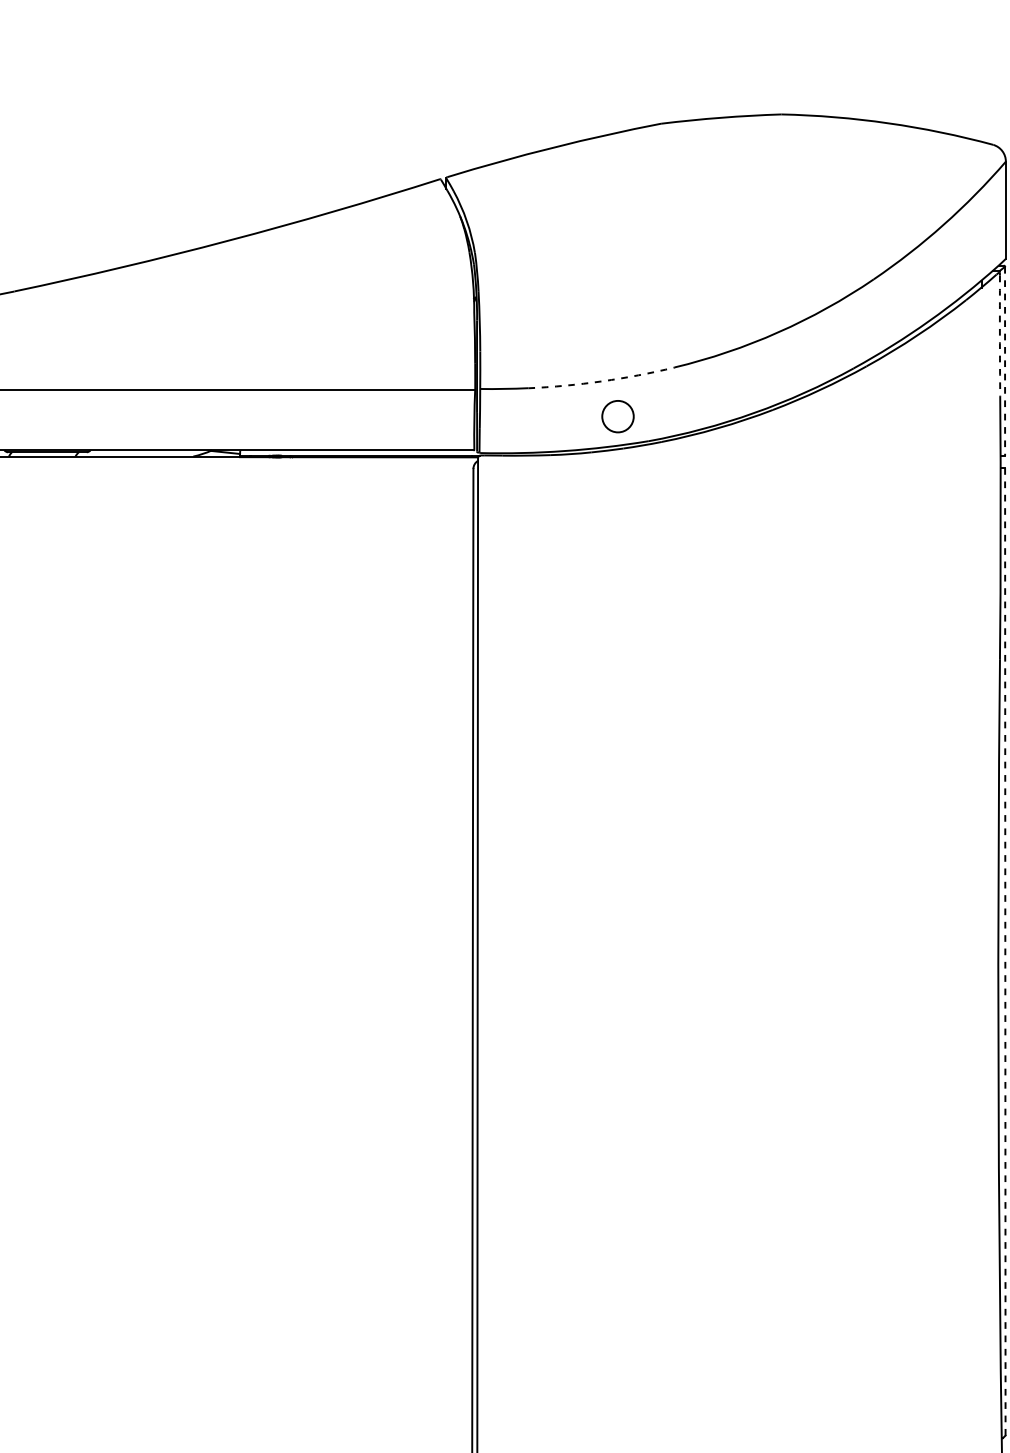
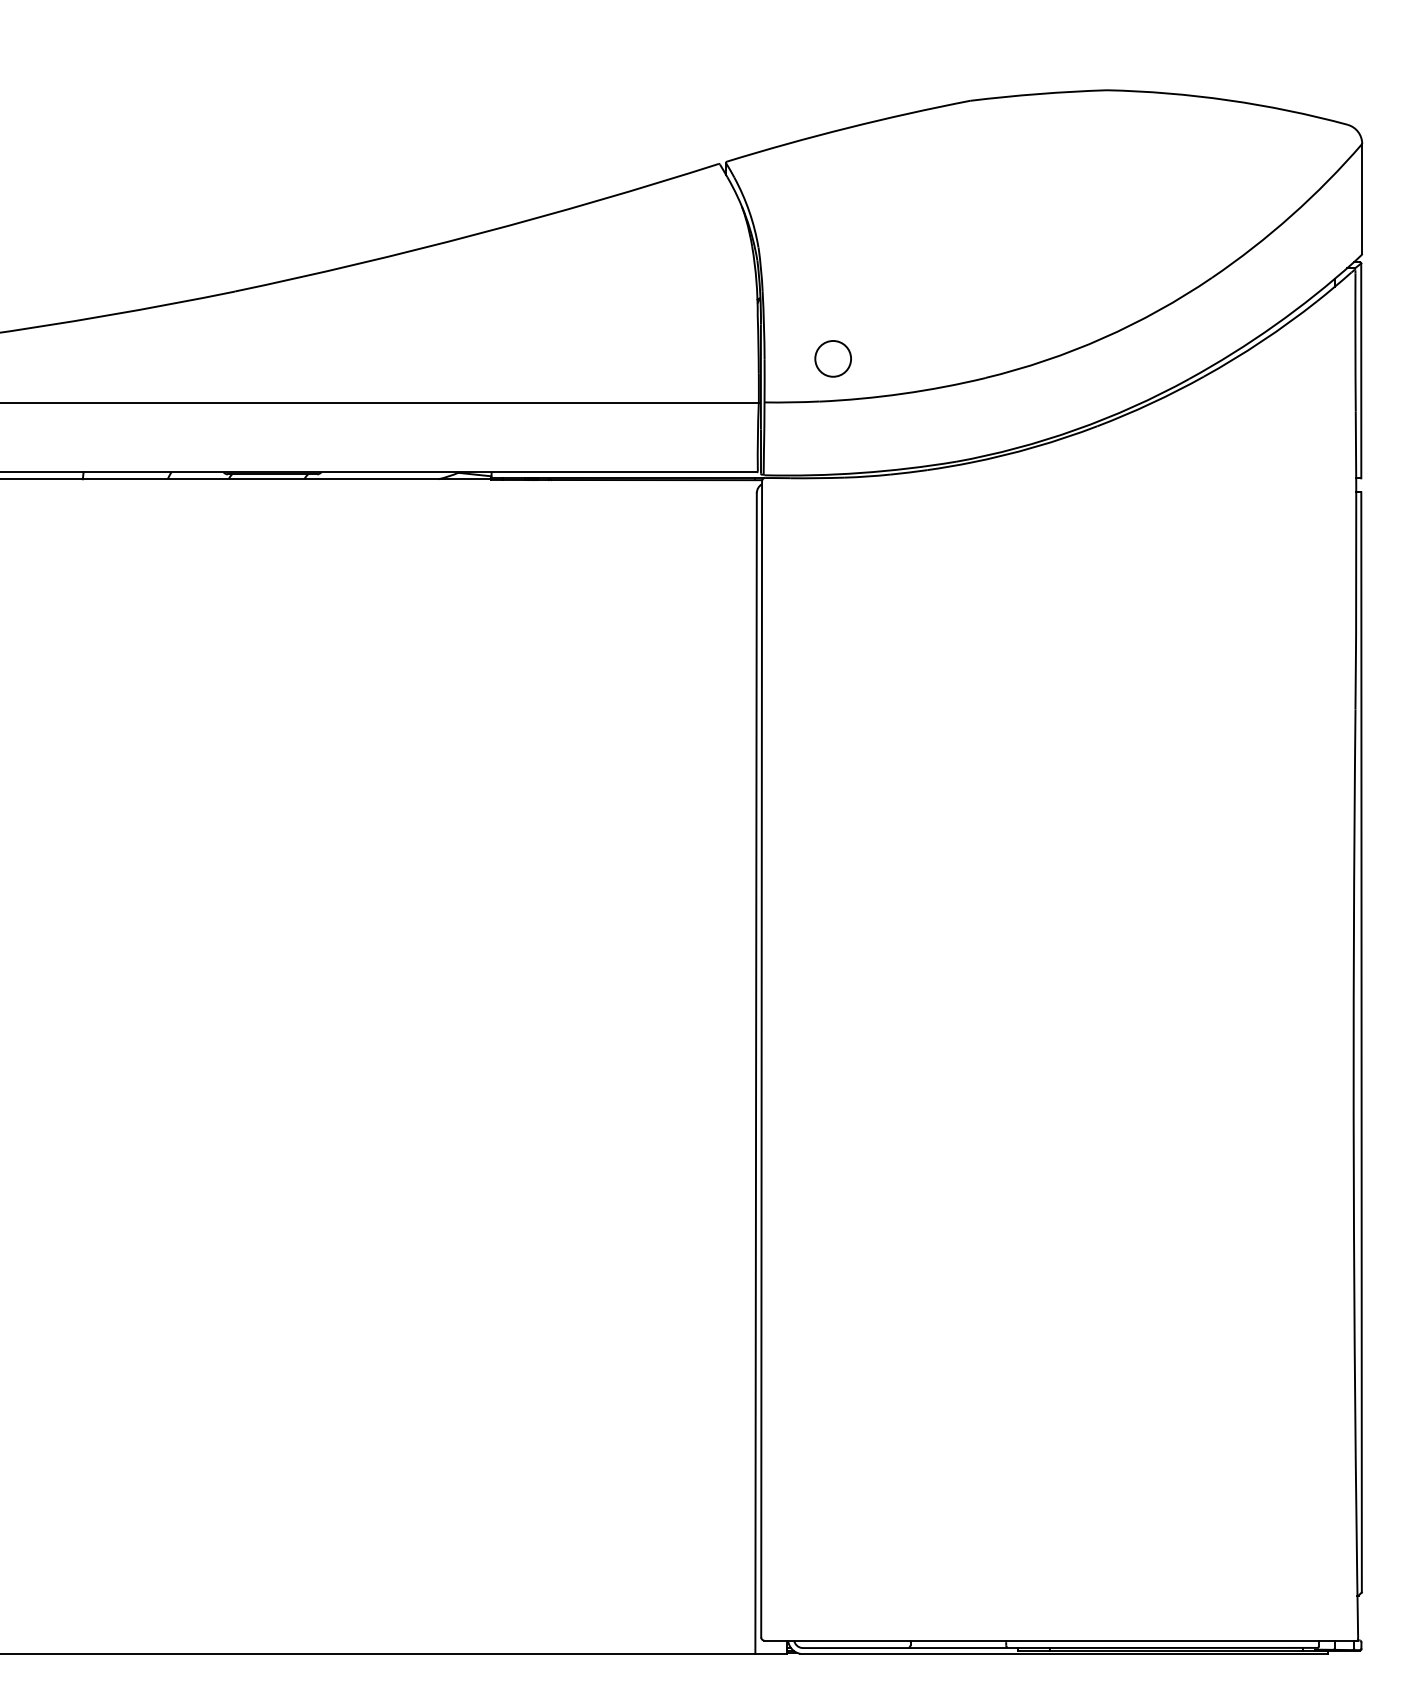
arc: (999, 336) -> (1355, 342), dashed -> solid
line: (1005, 361) -> (1361, 371), dashed -> solid
arc: (602, 381) -> (903, 393), dashed -> solid
circle: (617, 416) -> (832, 358), moved
line: (1005, 951) -> (1361, 1042), dashed -> solid

